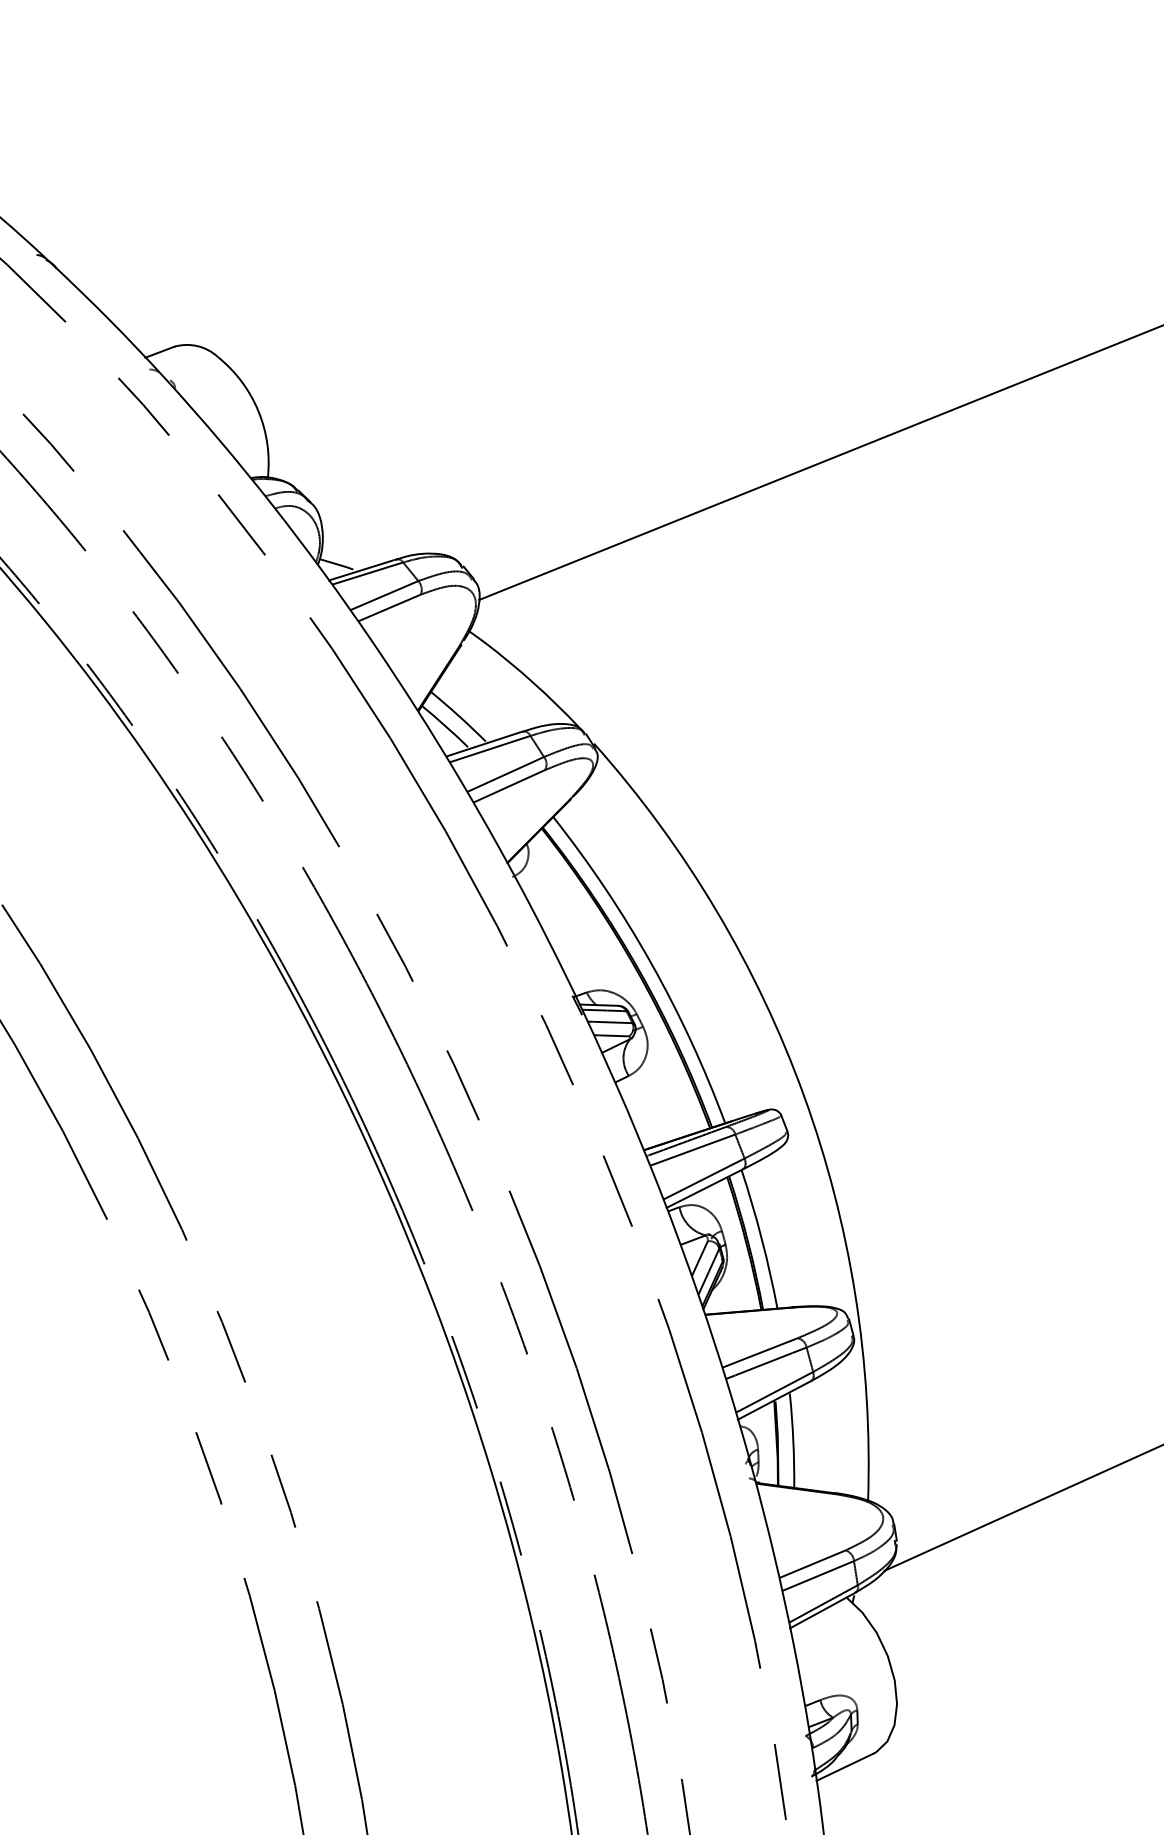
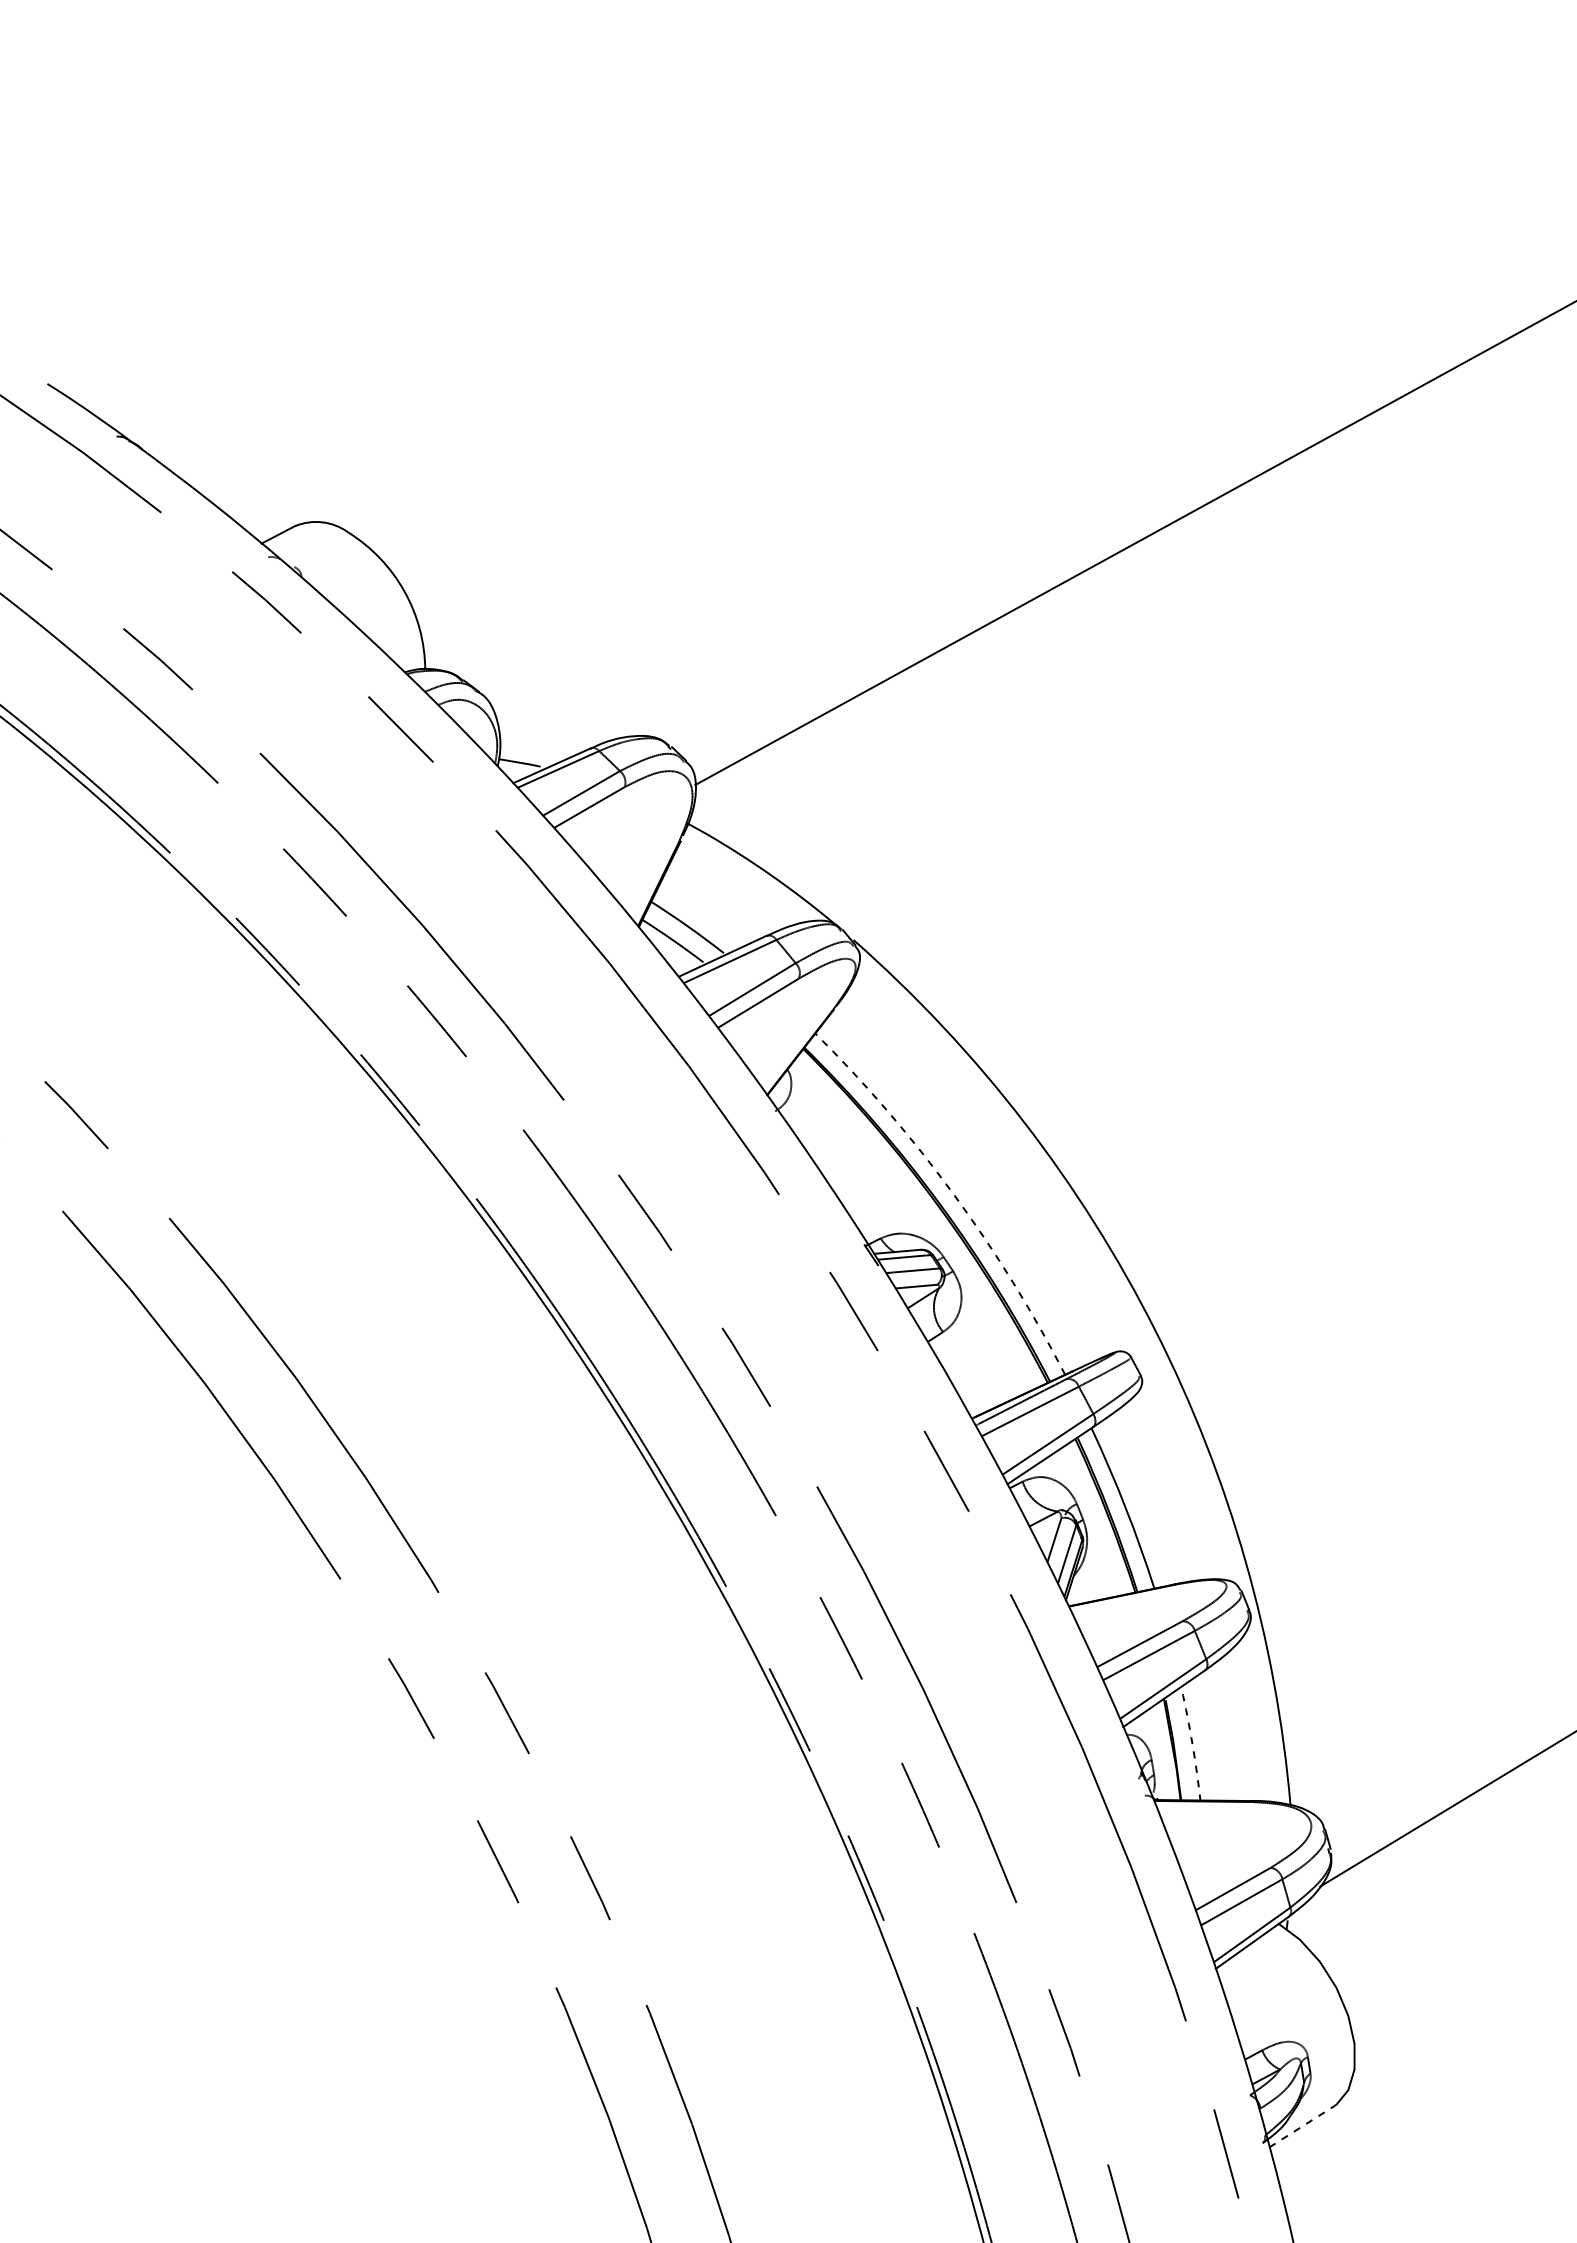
arc: (651, 963) -> (953, 1194), solid -> dashed
arc: (793, 1440) -> (1192, 1744), solid -> dashed
line: (845, 1766) -> (1302, 2126), solid -> dashed

